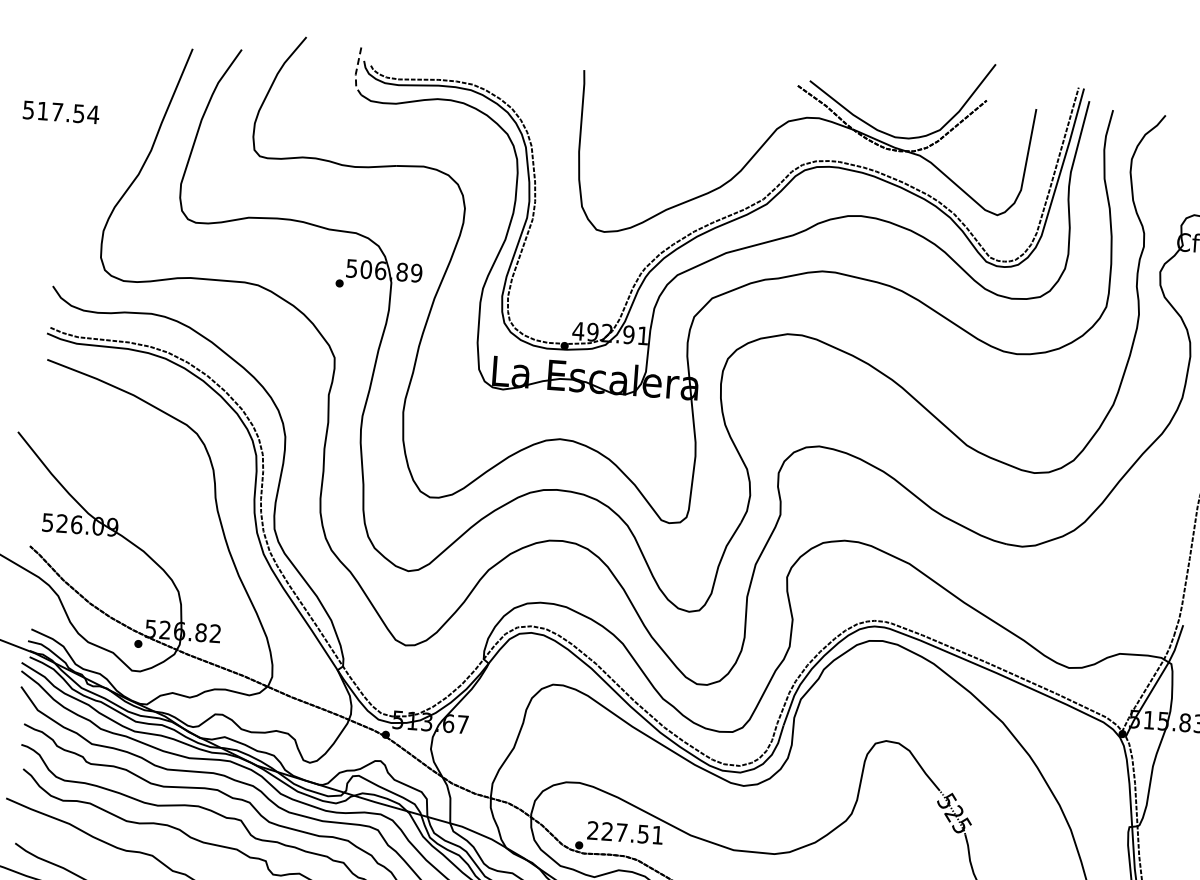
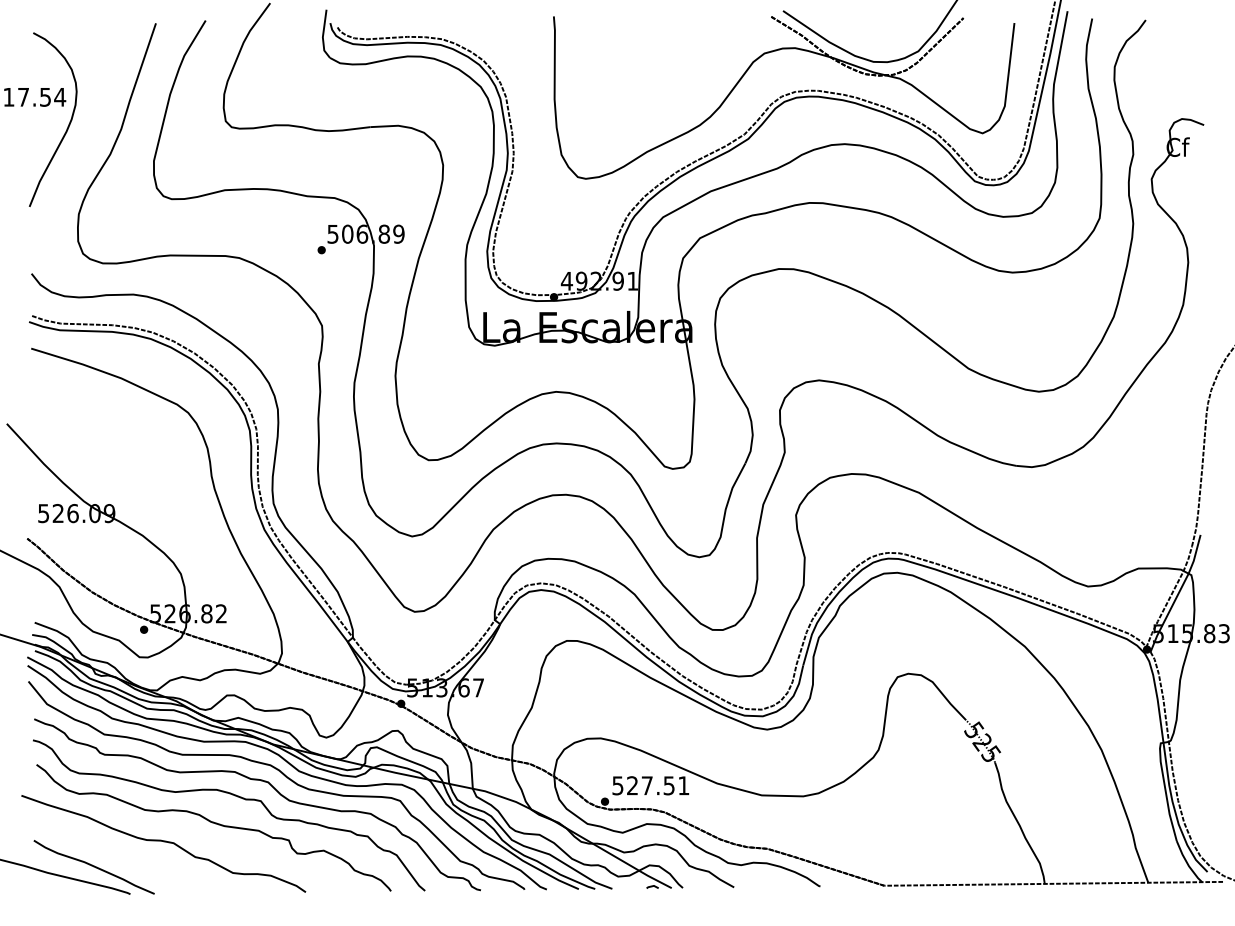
line: (355, 73) -> (322, 36), dashed -> solid
curve: (98, 144) -> (67, 126), added
text: (592, 830) -> (617, 785), 227.51 -> 527.51

